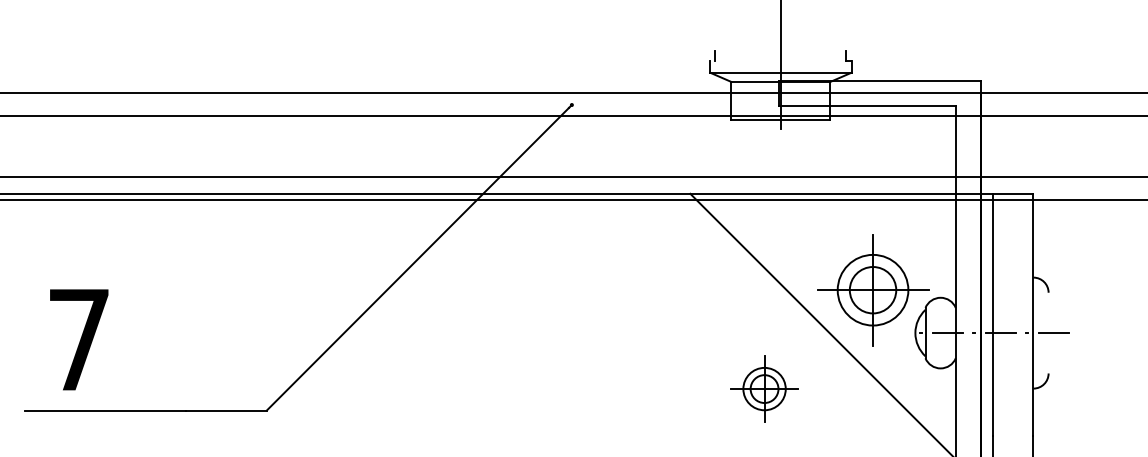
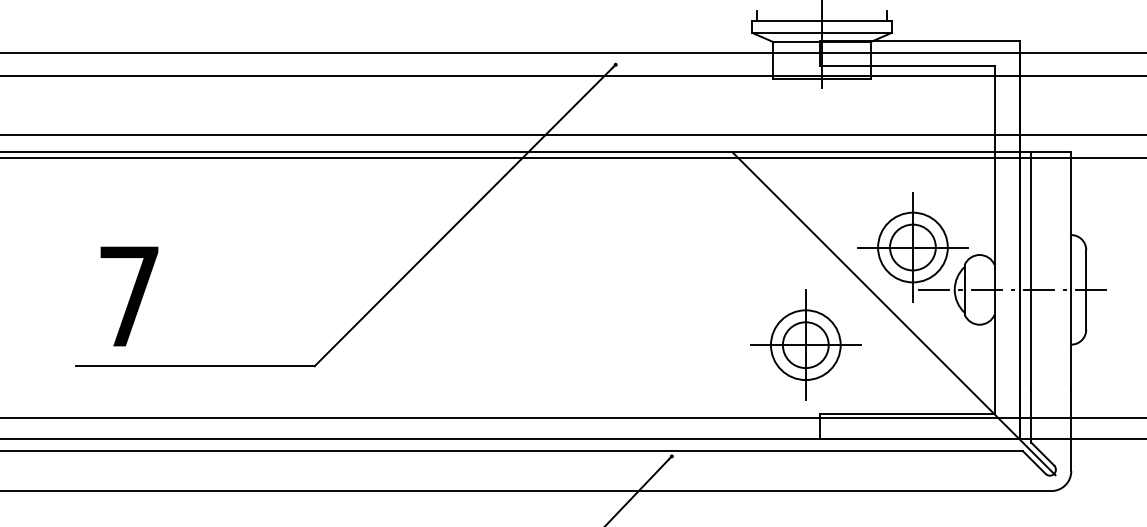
line: (780, 60) -> (821, 20), added
line: (894, 332) -> (934, 289), added
line: (1048, 332) -> (1086, 289), added
part: (764, 388) -> (805, 344), size x1.67

